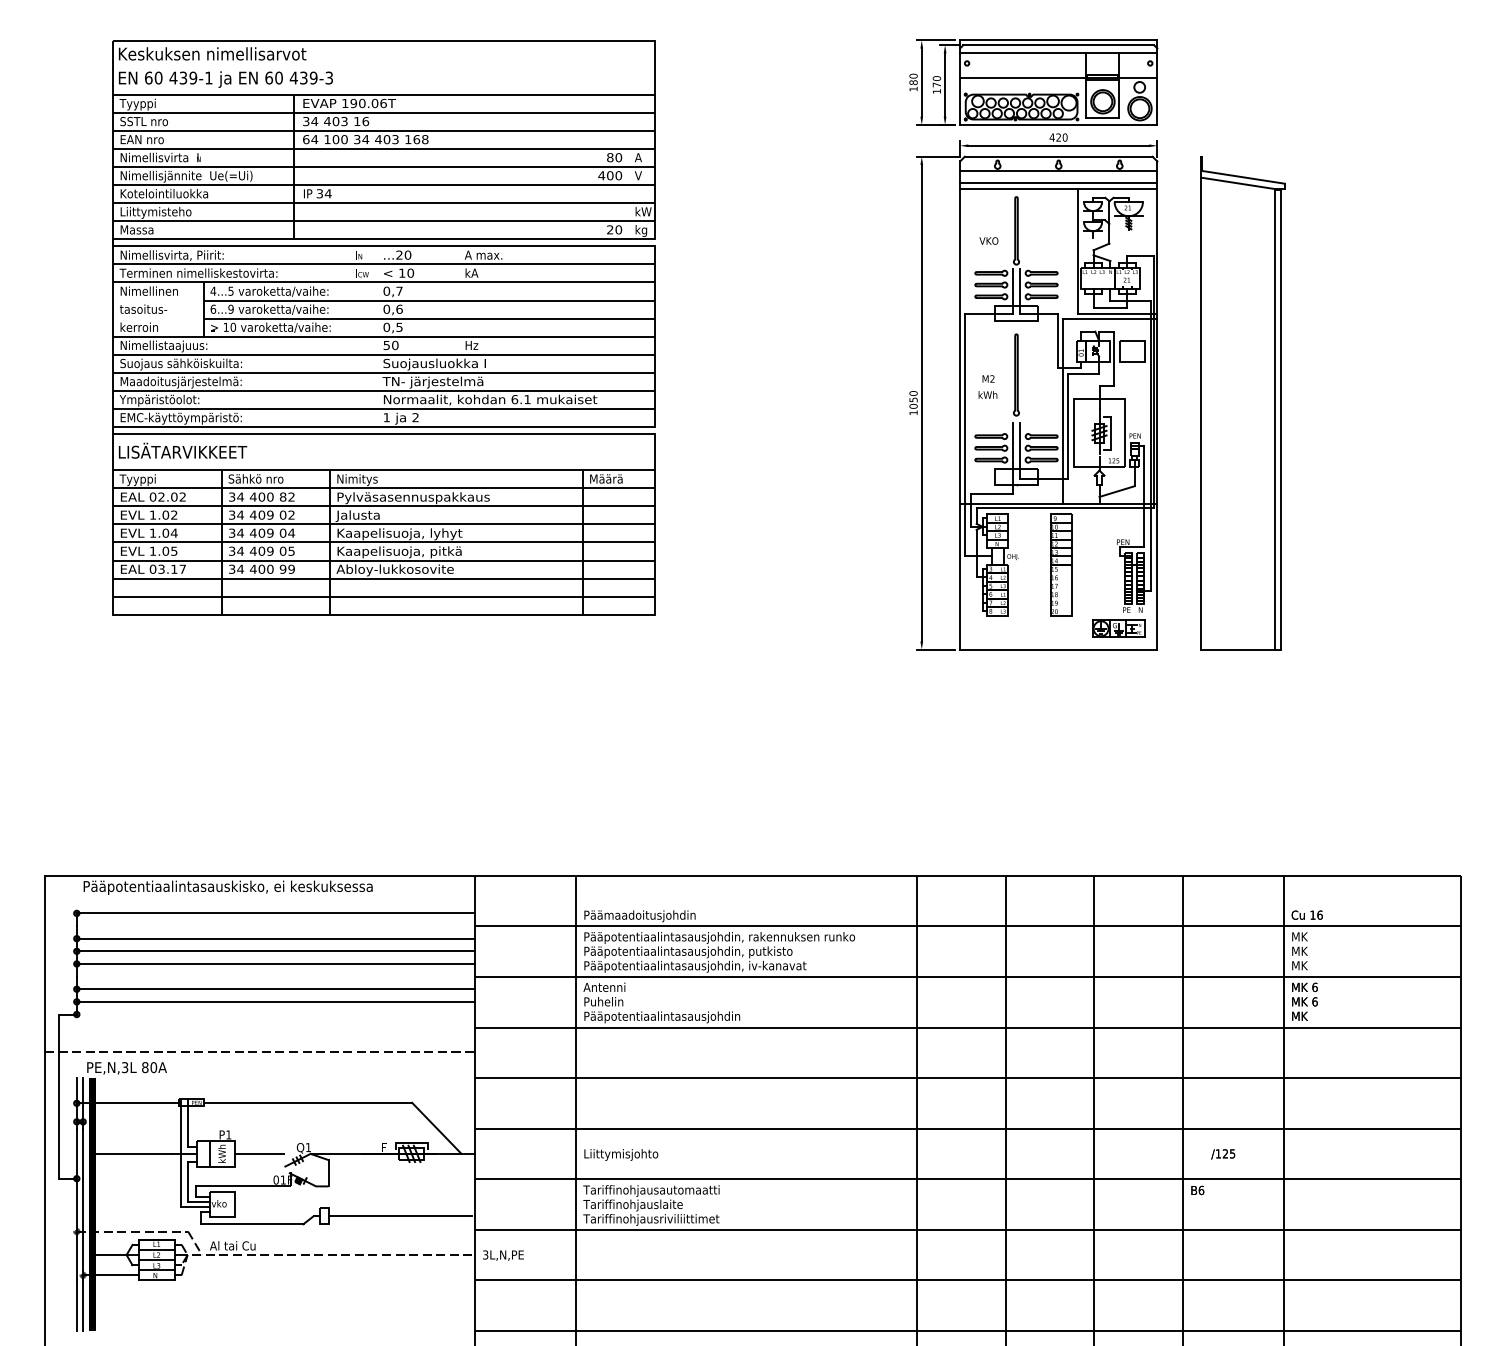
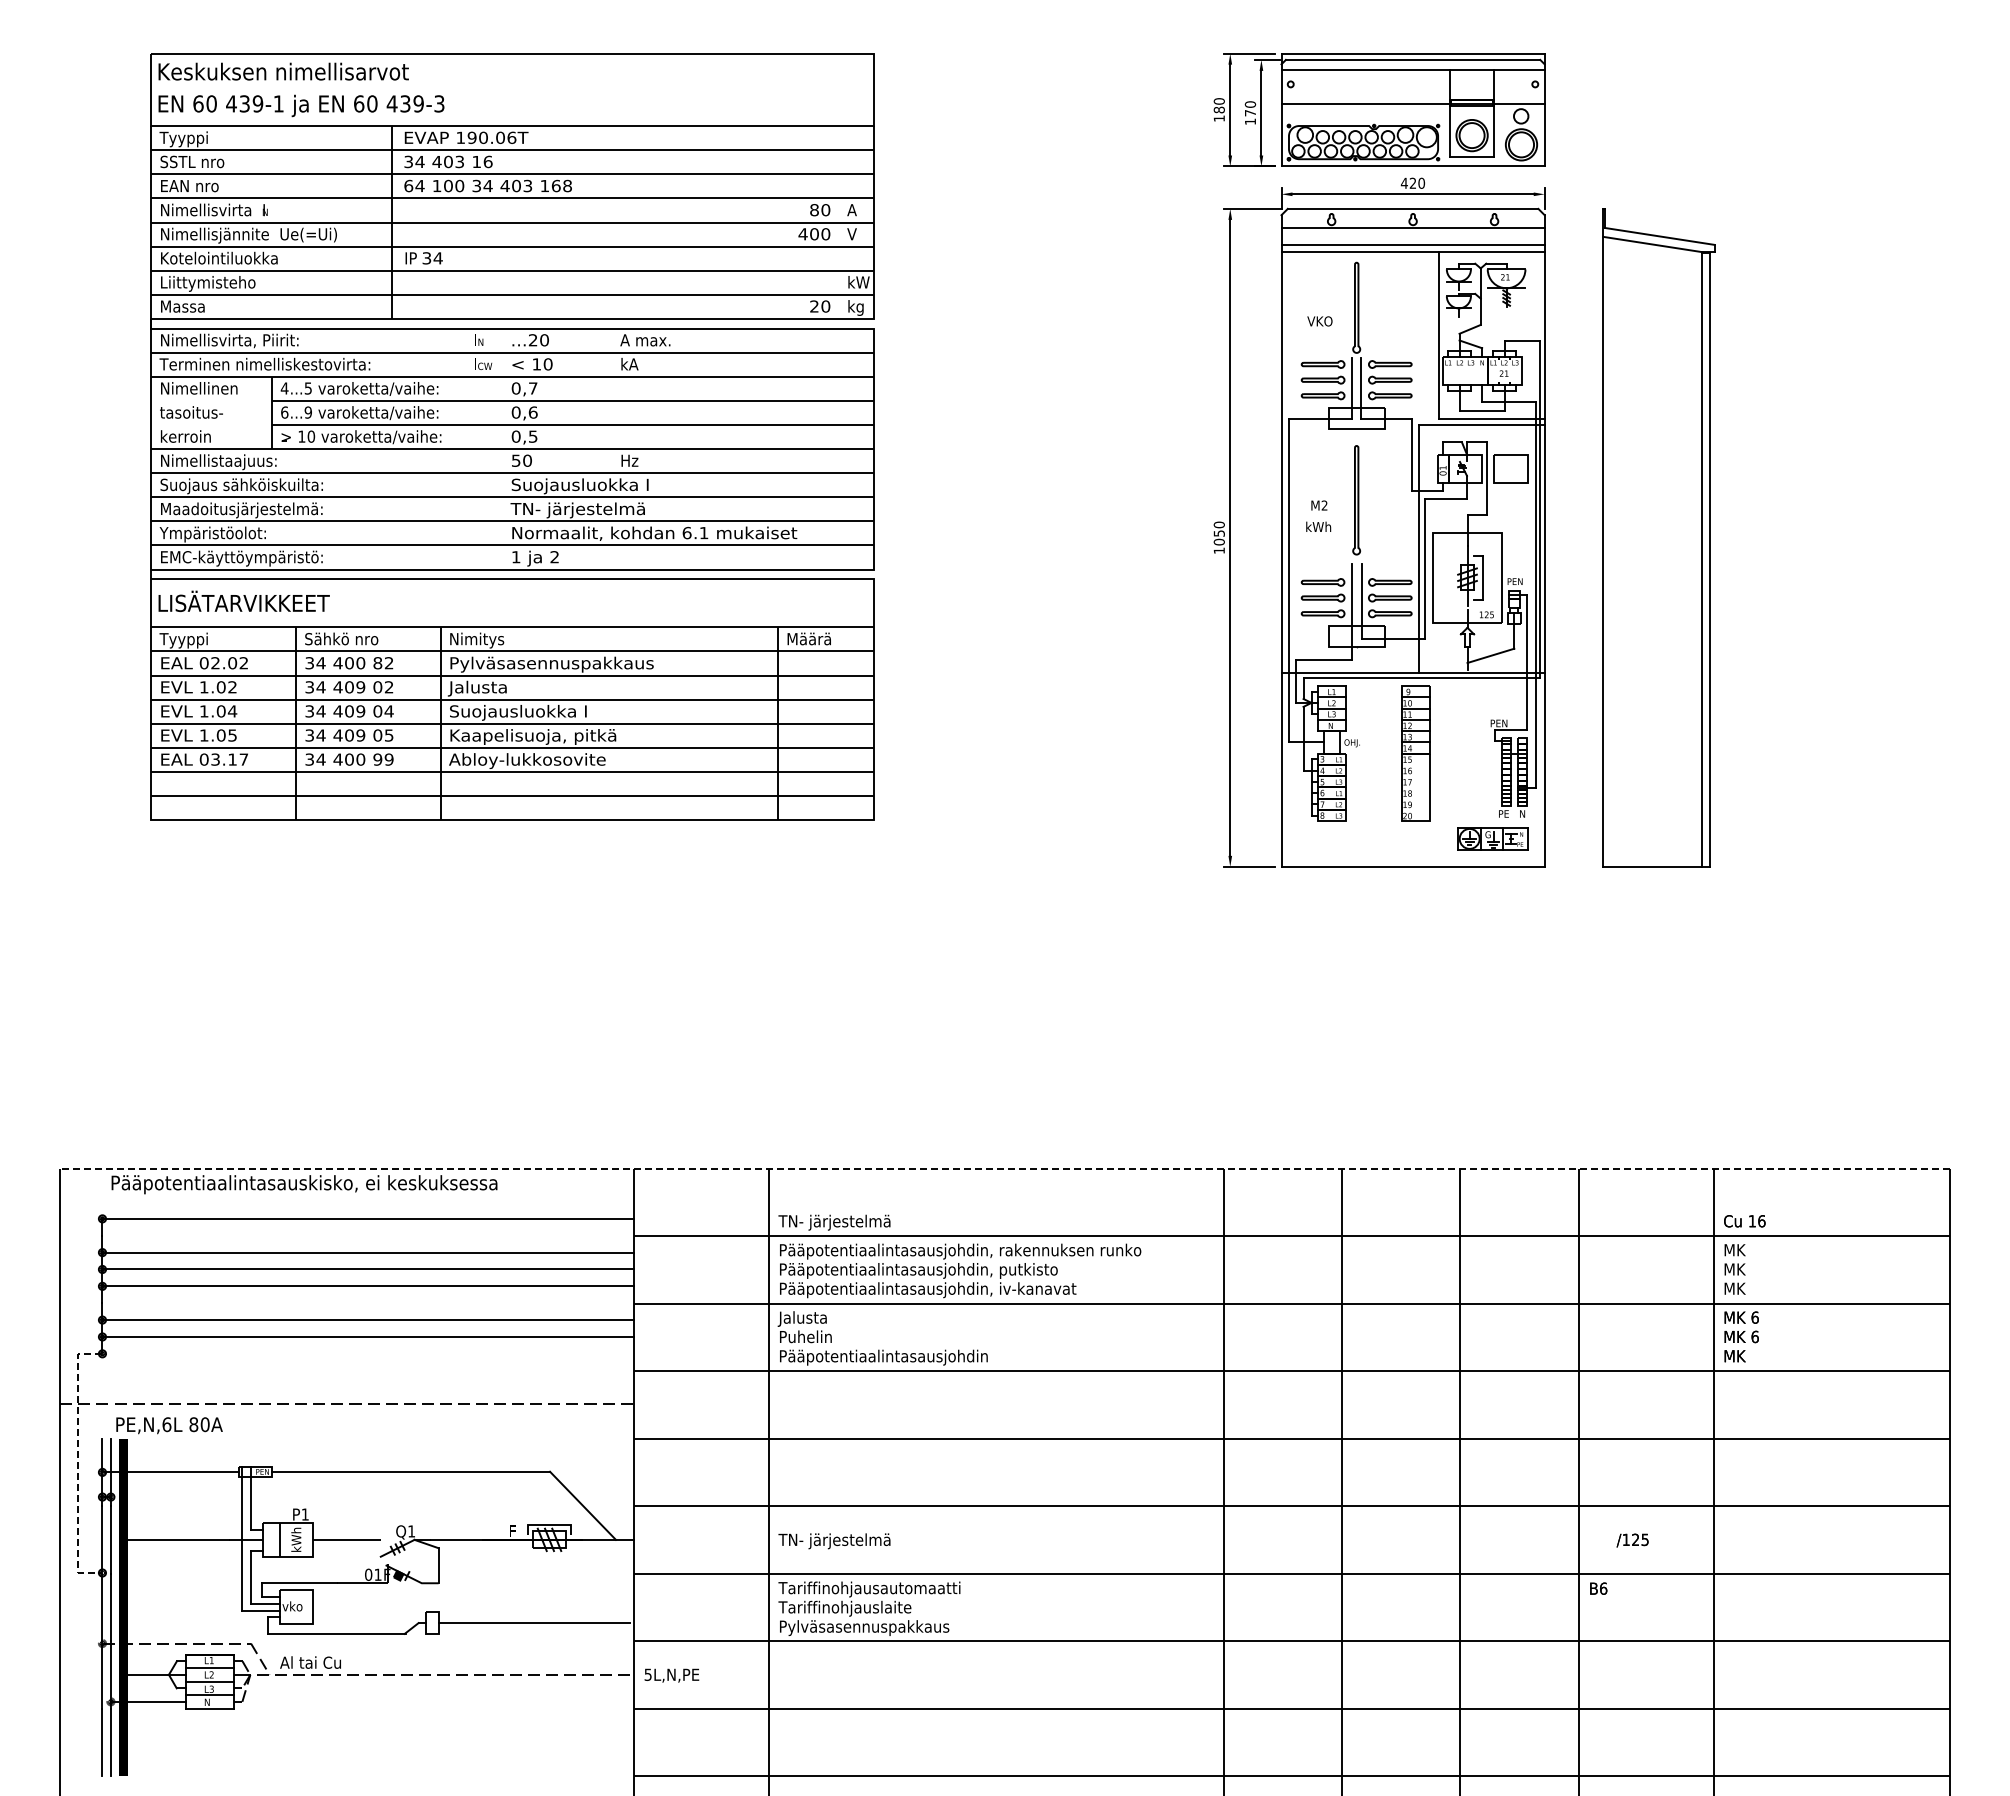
text: (399, 534) -> (533, 712), Kaapelisuoja, lyhyt -> Suojausluokka I
line: (752, 875) -> (1004, 1168), solid -> dashed
text: (639, 916) -> (853, 1222), Päämaadoitusjohdin -> TN- järjestelmä
text: (603, 988) -> (805, 1318), Antenni -> Jalusta
text: (124, 1067) -> (166, 1424), PE,N,3L -> PE,N,6L
line: (58, 1096) -> (78, 1463), solid -> dashed
text: (625, 1155) -> (834, 1541), Liittymisjohto -> TN- järjestelmä
text: (651, 1220) -> (869, 1628), Tariffinohjausriviliittimet -> Pylväsasennuspakkaus
text: (485, 1254) -> (648, 1674), 3L,N,PE -> 5L,N,PE

